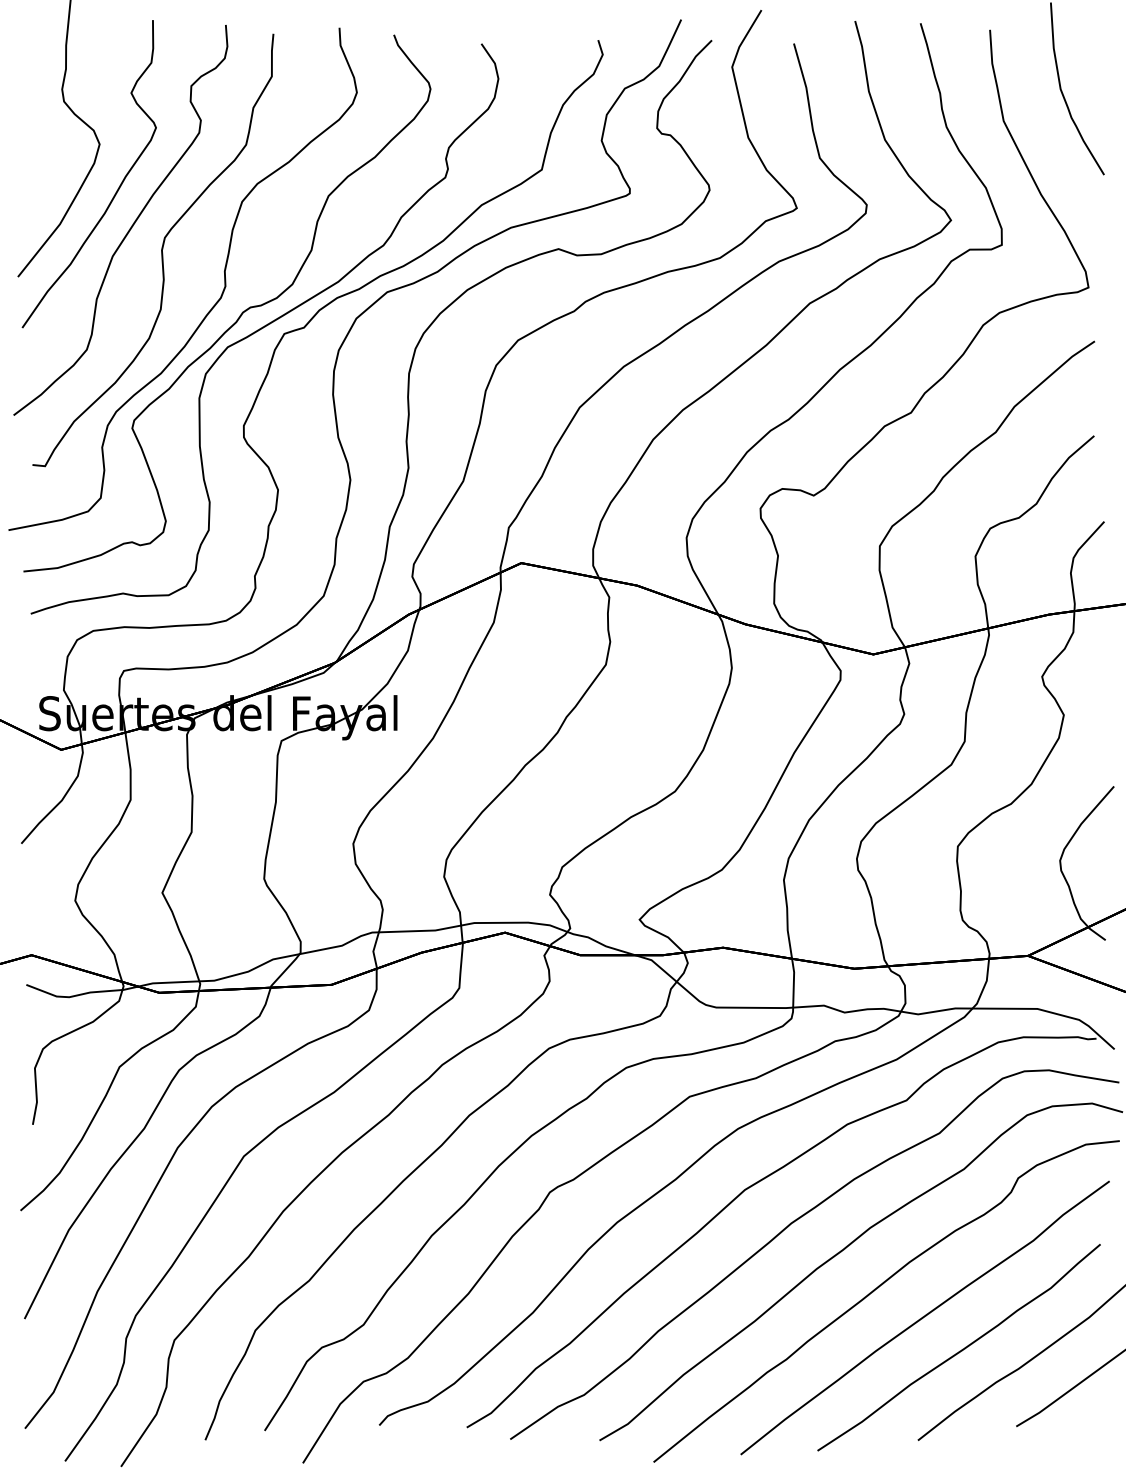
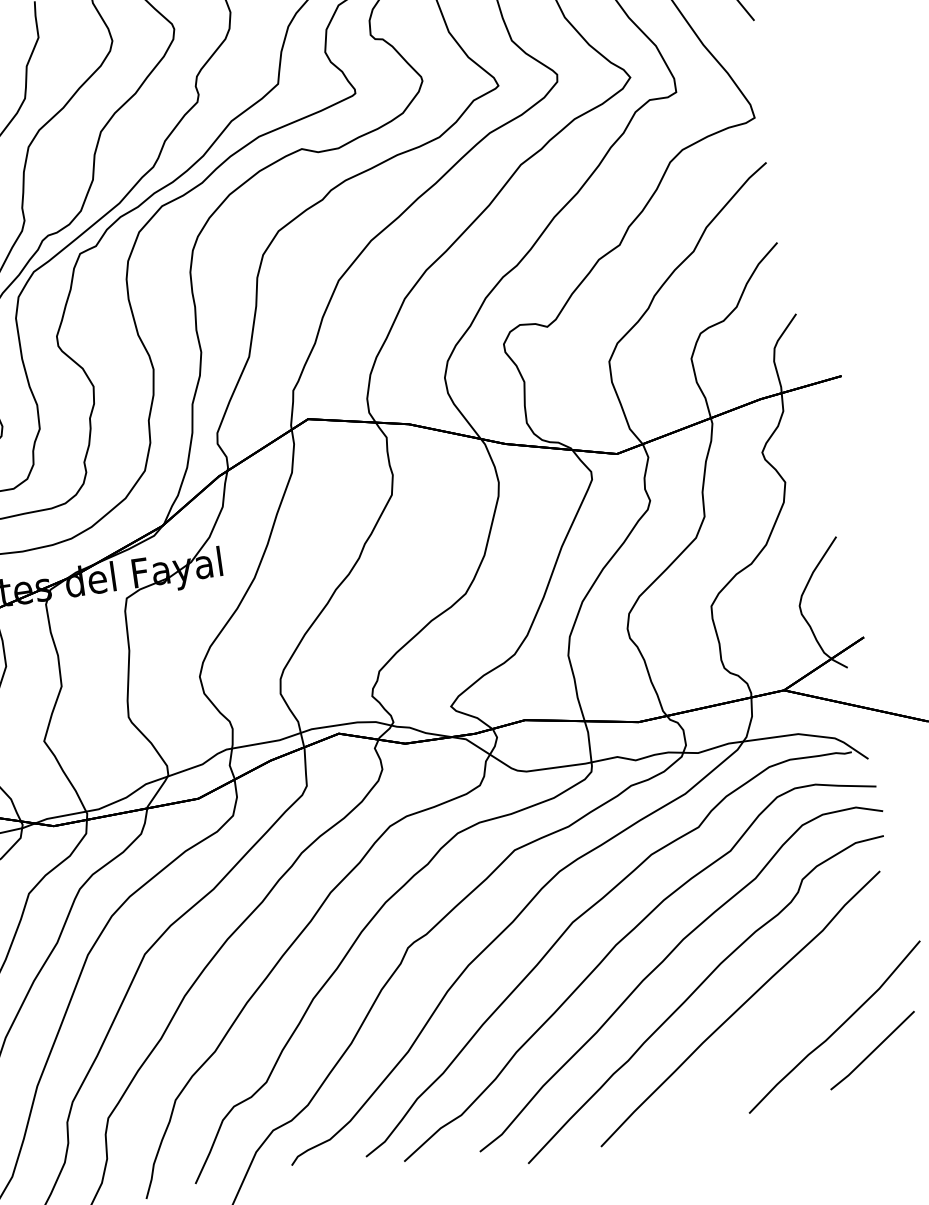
curve: (959, 1350) -> (773, 1032), removed

